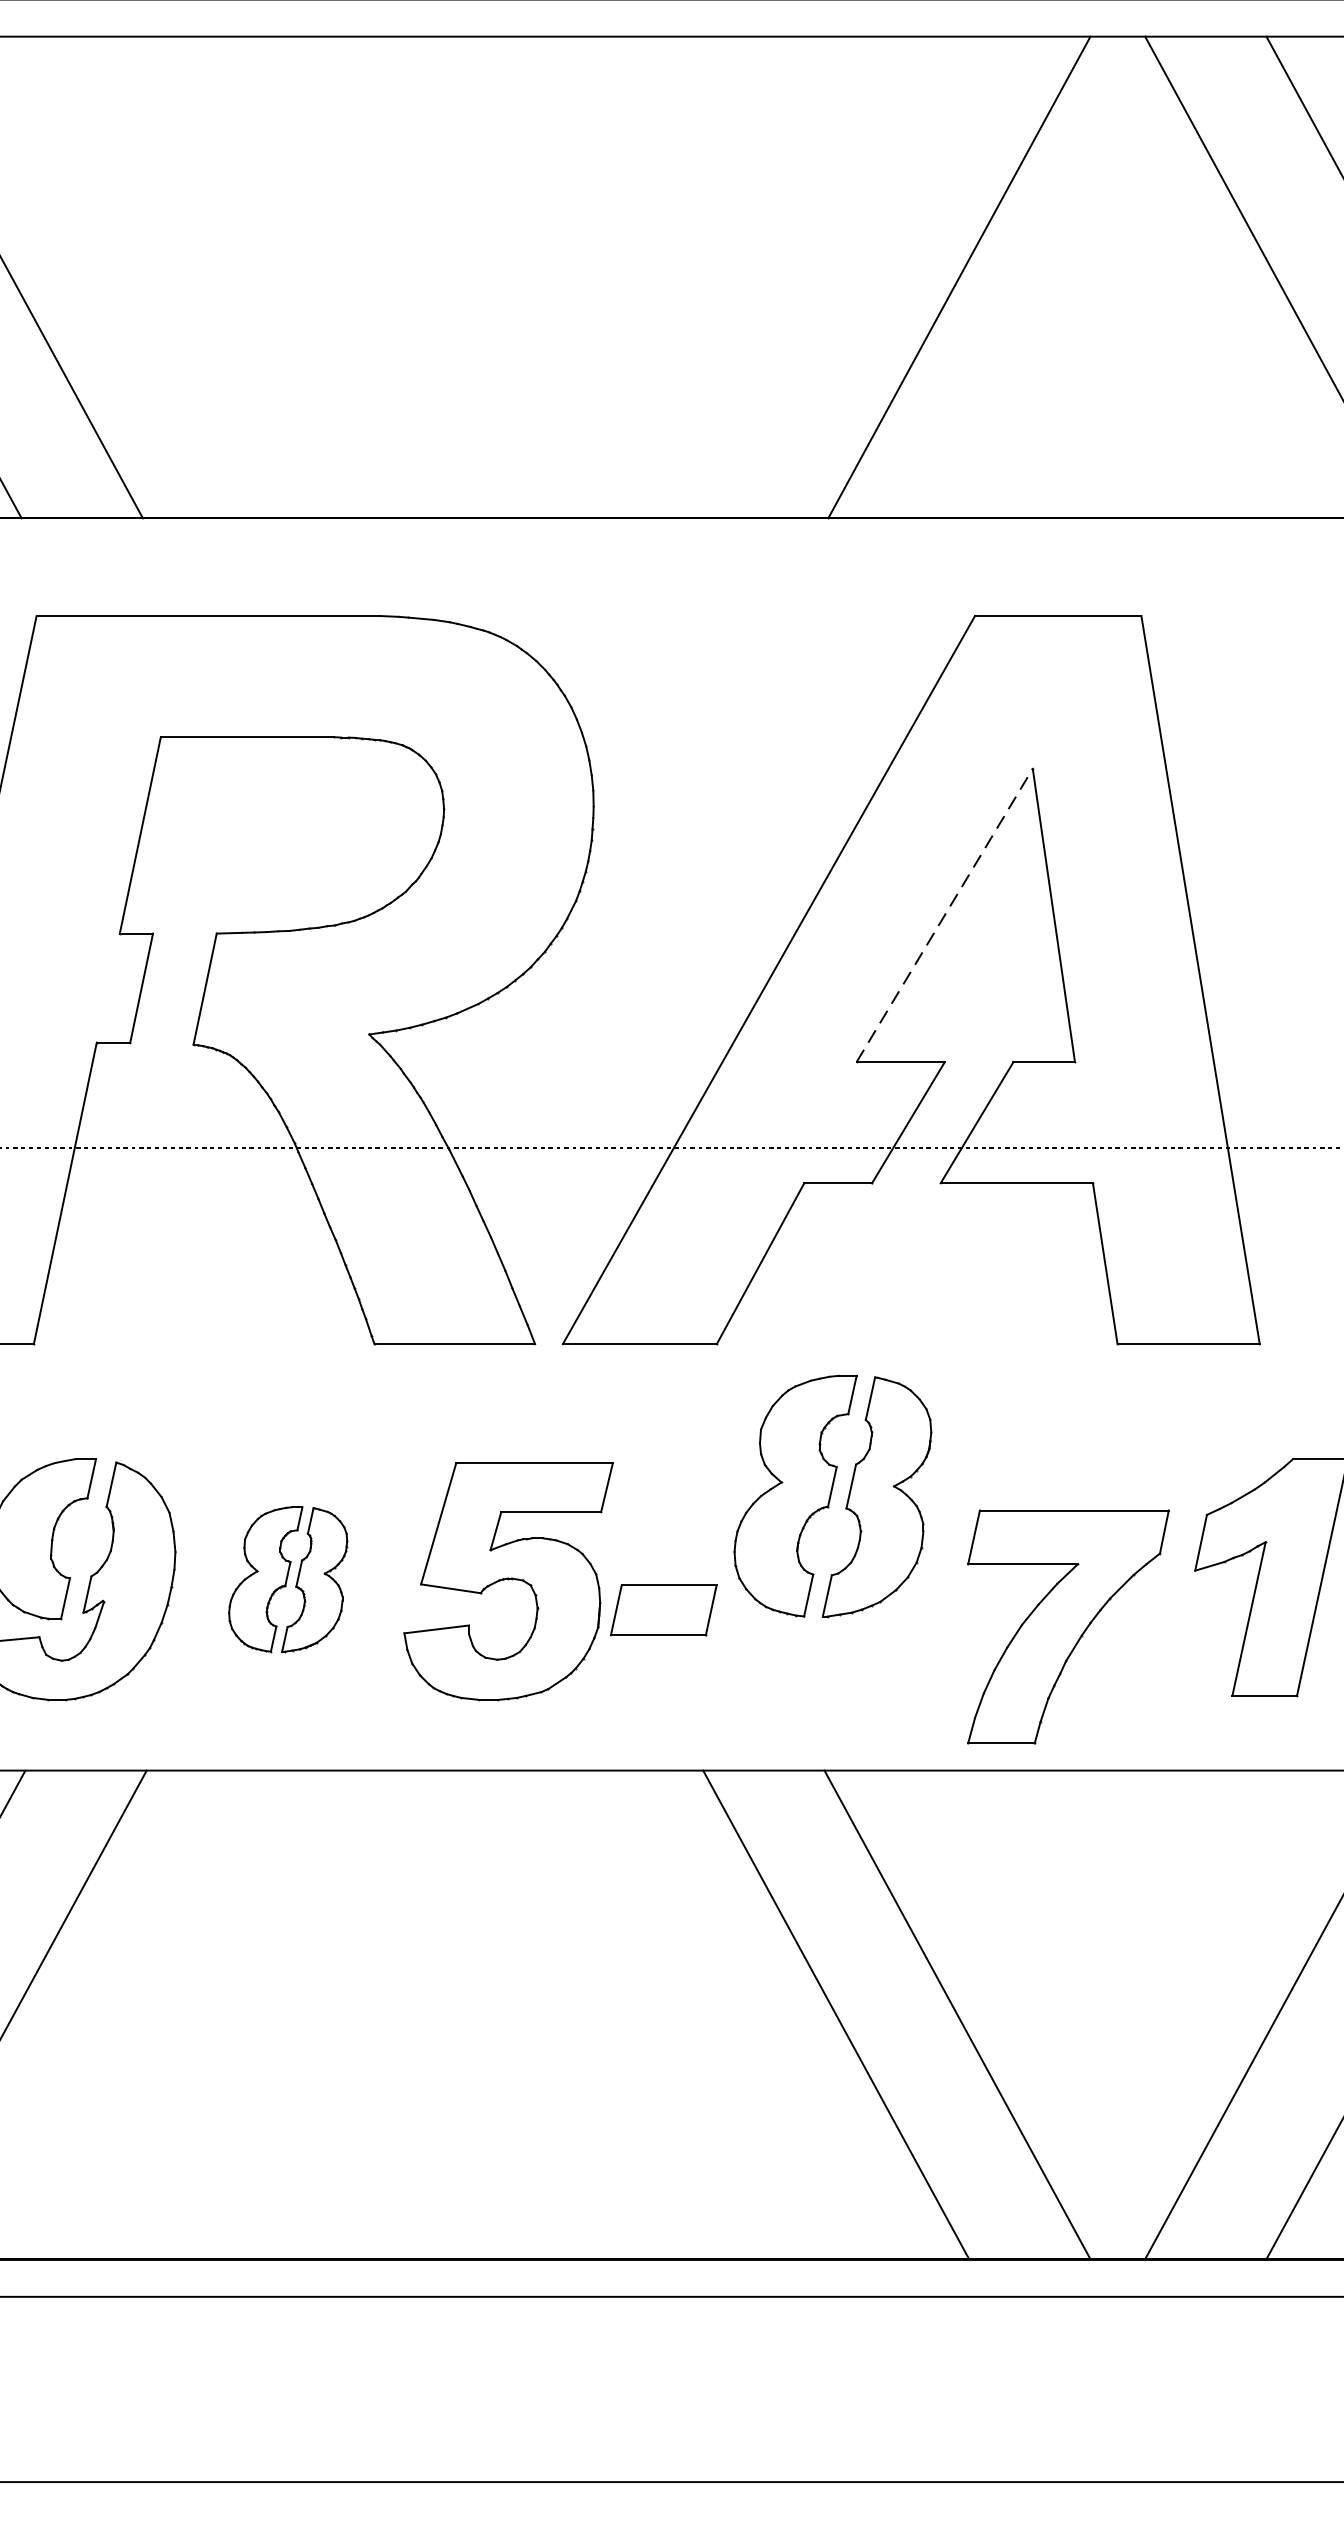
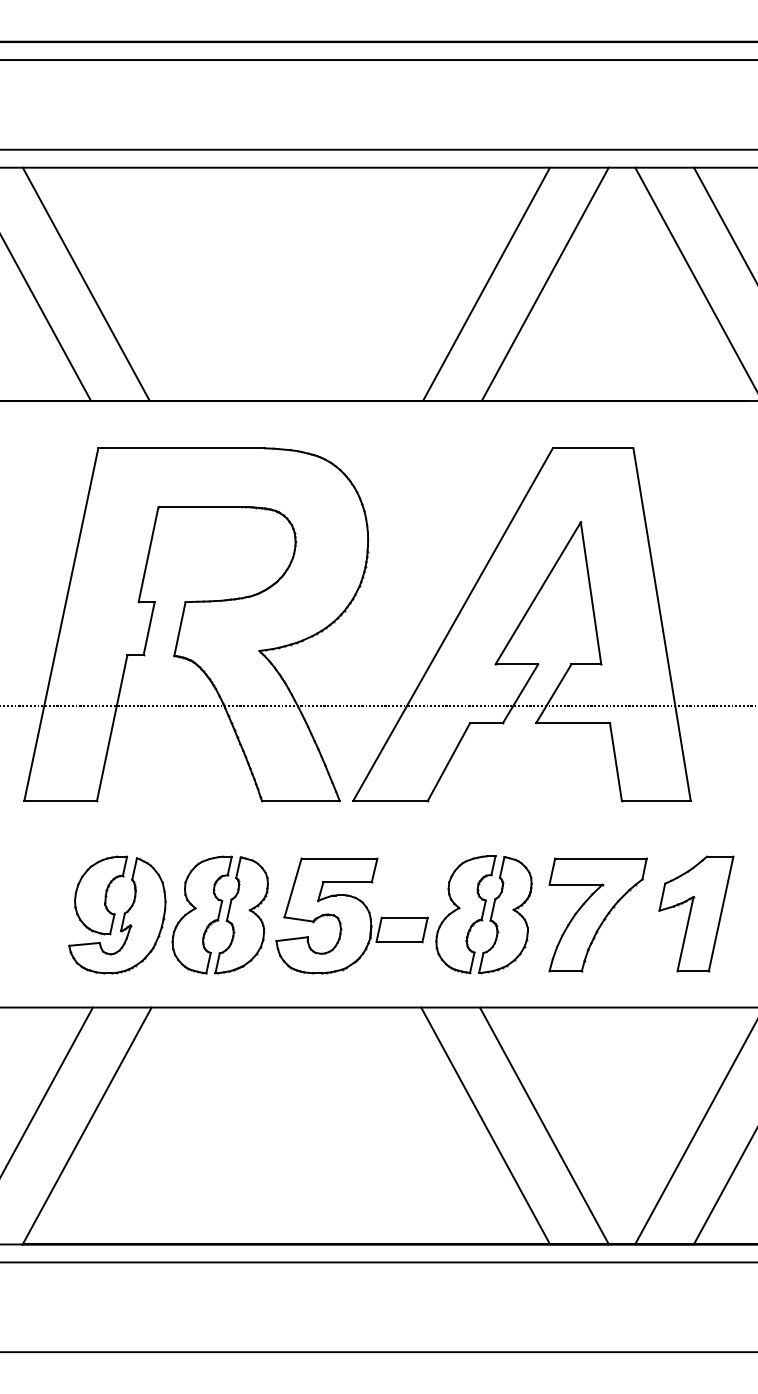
line: (838, 277) -> (486, 284), added
line: (945, 915) -> (538, 593), dashed -> solid
part: (831, 1495) -> (483, 914), moved
part: (286, 1578) -> (219, 914), size x1.67
part: (1067, 1625) -> (597, 914), moved

